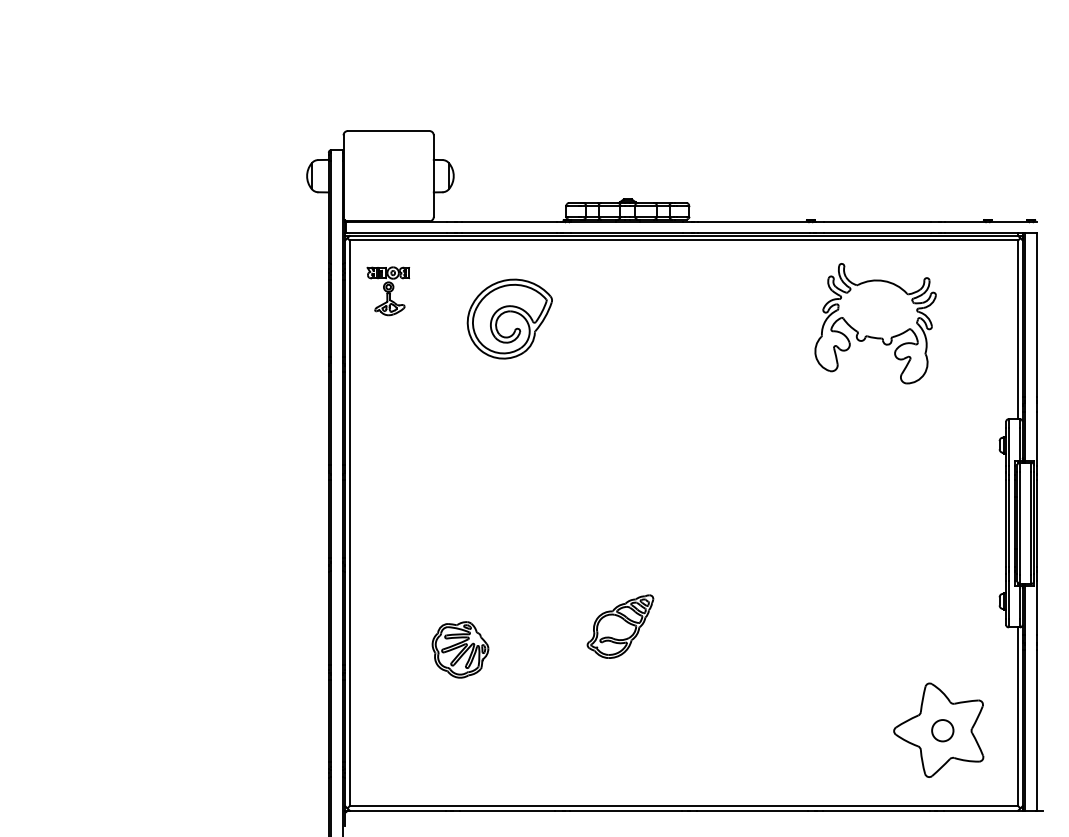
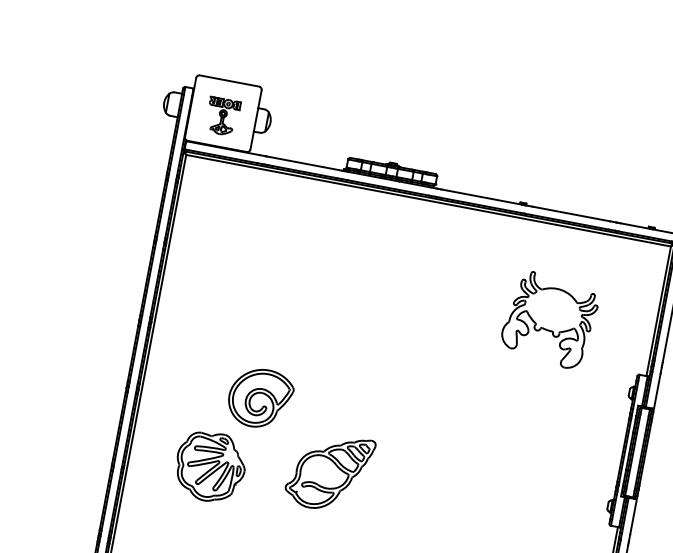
part: (388, 291) -> (222, 116), moved
part: (509, 318) -> (260, 397), moved
part: (875, 323) -> (549, 319), moved
part: (620, 626) -> (329, 471), size x1.67
part: (460, 649) -> (210, 466), size x1.67

